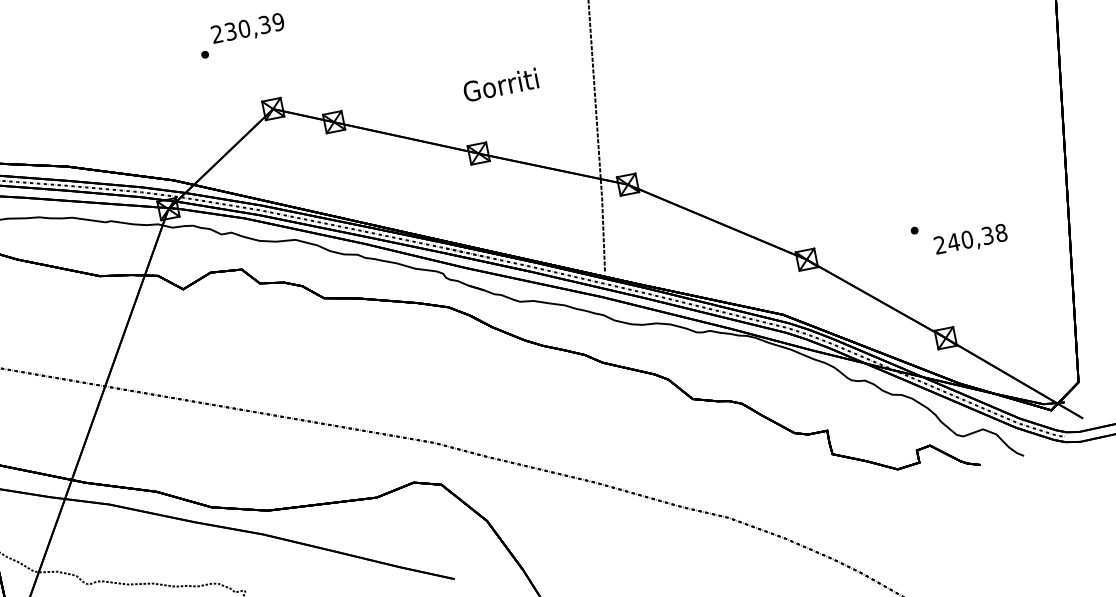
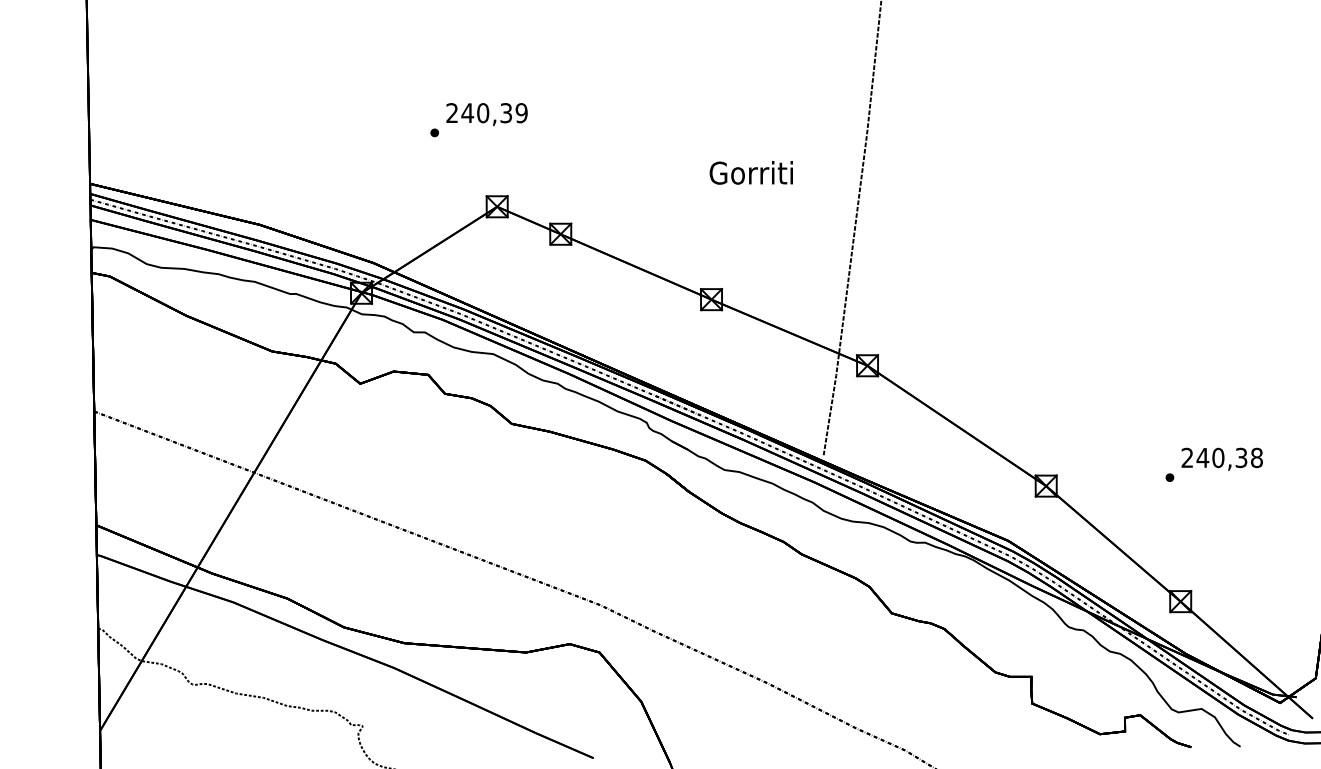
text: (230, 31) -> (467, 113), 230,39 -> 240,39
text: (499, 85) -> (750, 172), moved
text: (970, 239) -> (1221, 458), moved

